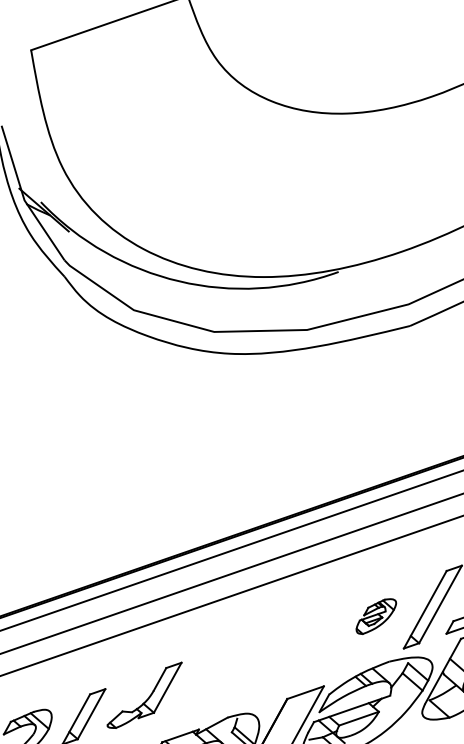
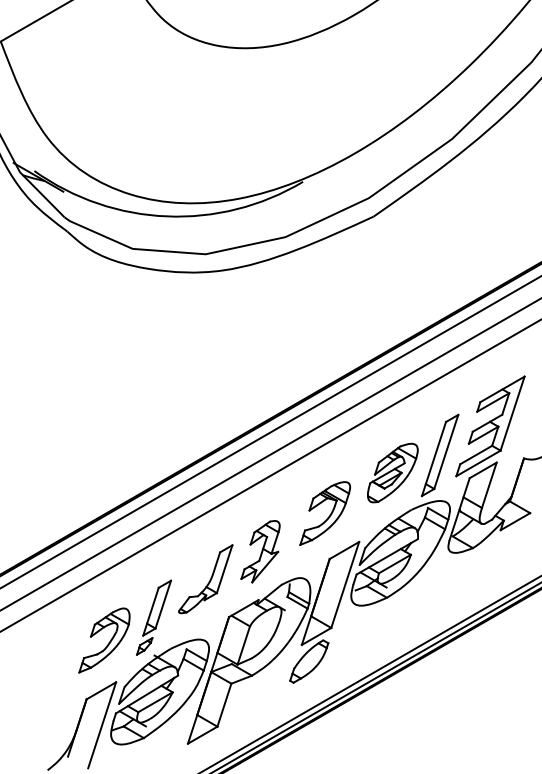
part: (376, 615) -> (392, 472), size x1.67
part: (291, 647) -> (324, 513), added
part: (211, 675) -> (260, 551), added

